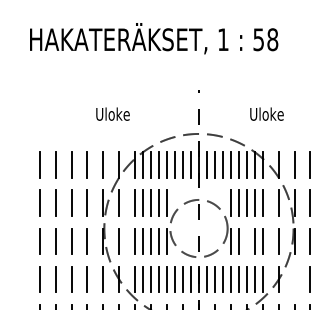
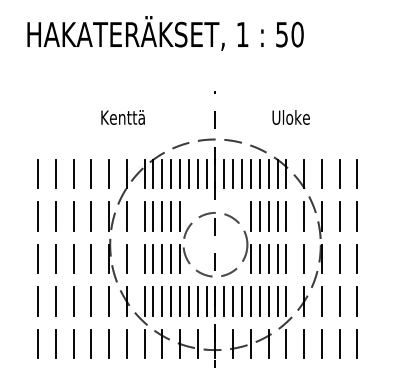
text: (272, 39) -> (297, 34), 58 -> 50
text: (115, 114) -> (122, 117), Uloke -> Kenttä
line: (246, 240) -> (268, 258), added
line: (294, 279) -> (321, 301), added

